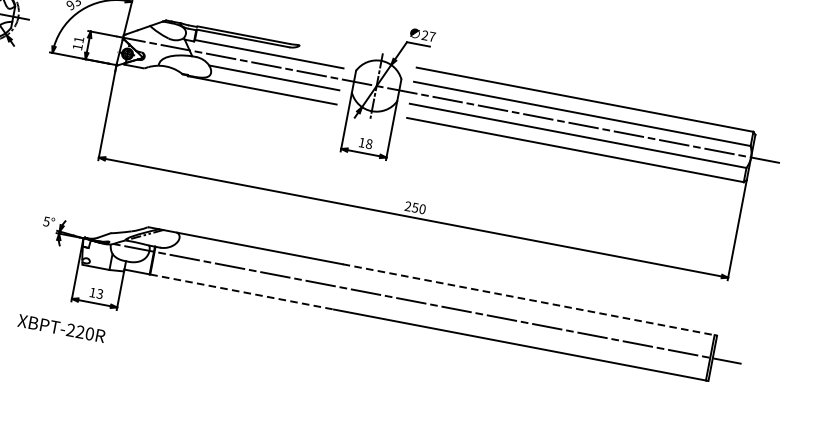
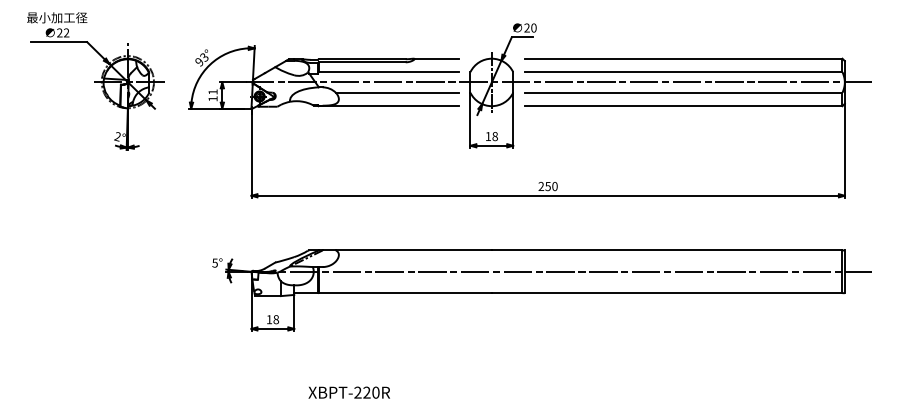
text: (431, 36) -> (533, 27), 27 -> 20
line: (321, 49) -> (435, 58), added
line: (242, 292) -> (405, 293), dashed -> solid
text: (99, 293) -> (275, 319), 13 -> 18
line: (528, 299) -> (667, 250), dashed -> solid
text: (60, 328) -> (348, 392), moved

